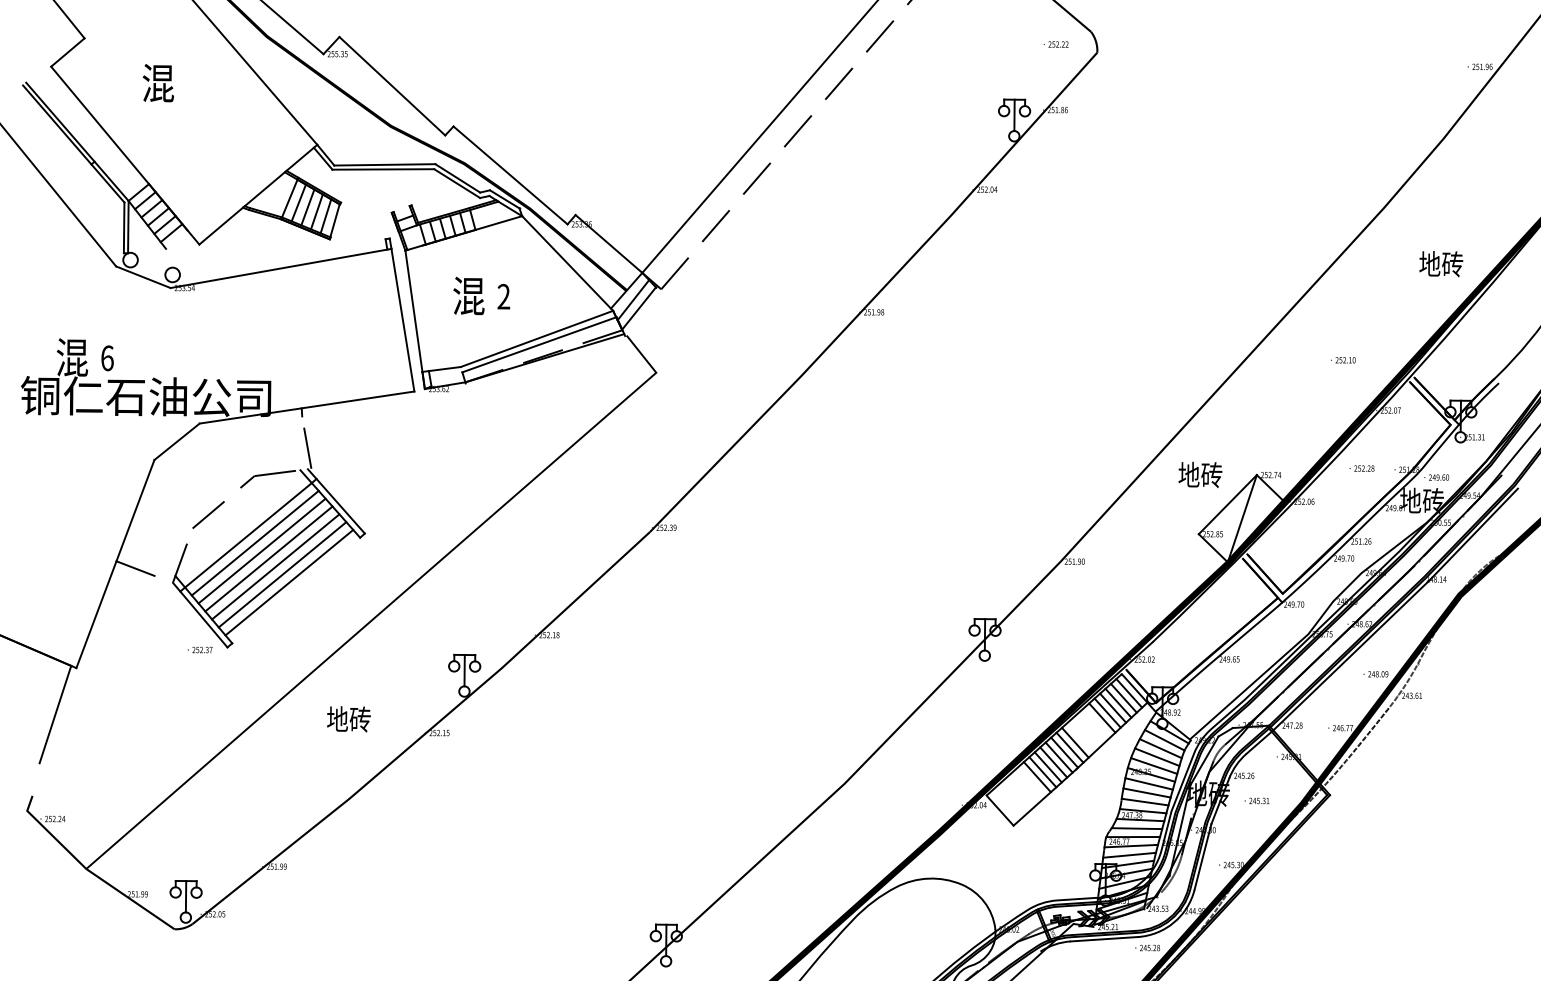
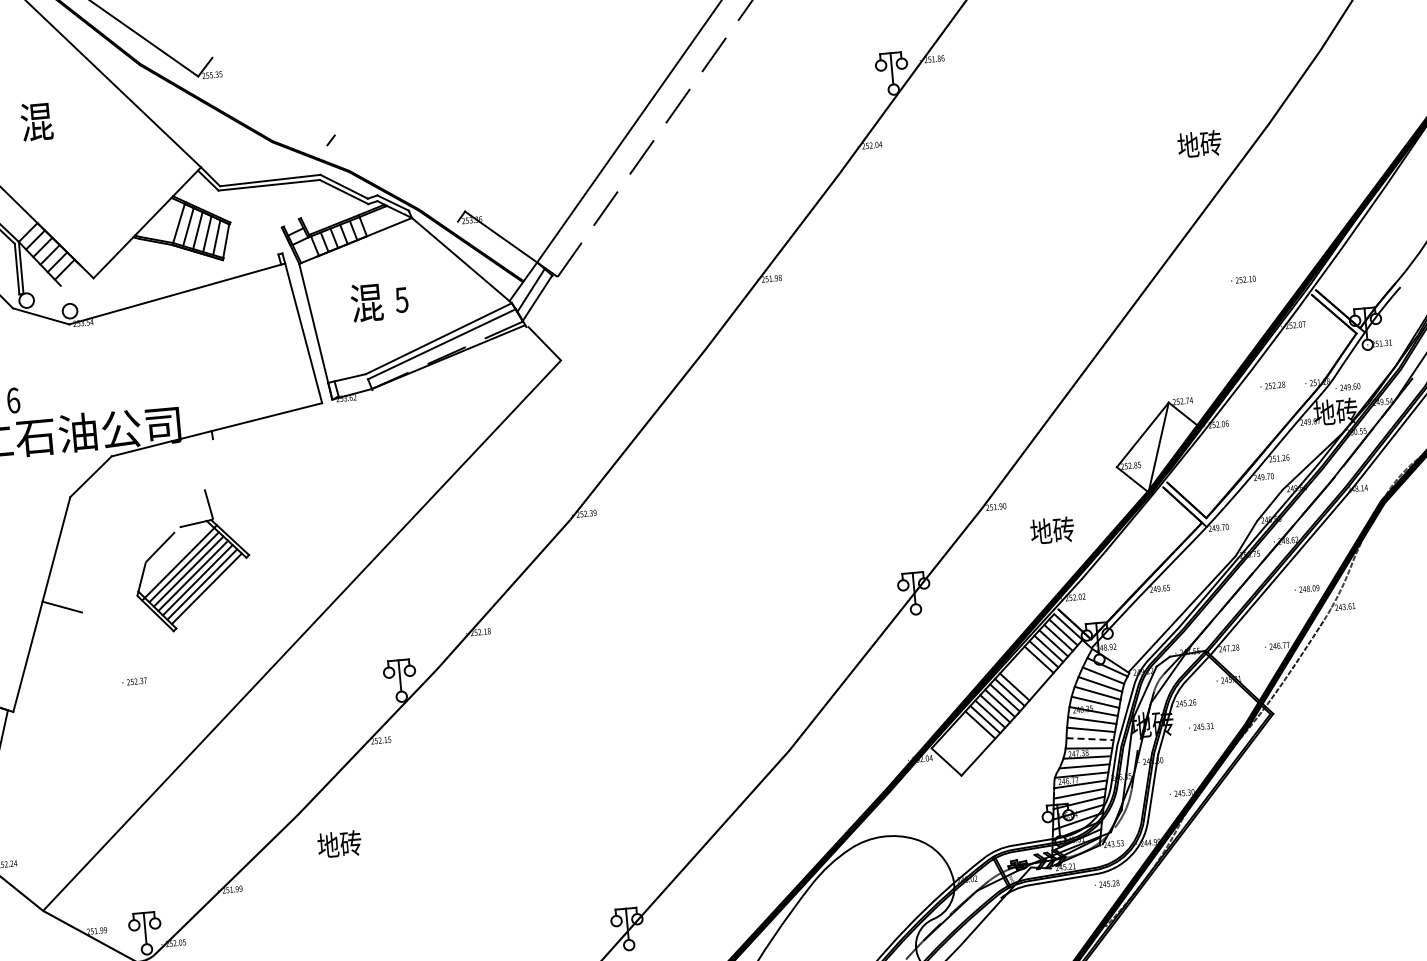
line: (392, 86) -> (270, 101), removed
line: (510, 175) -> (396, 178), removed
text: (1441, 264) -> (1199, 144), moved
text: (503, 296) -> (401, 299), 2 -> 5
text: (1200, 474) -> (1052, 530), moved
part: (268, 537) -> (191, 562), size x0.6
text: (348, 719) -> (339, 844), moved
line: (1145, 802) -> (1090, 739), solid -> dashed

